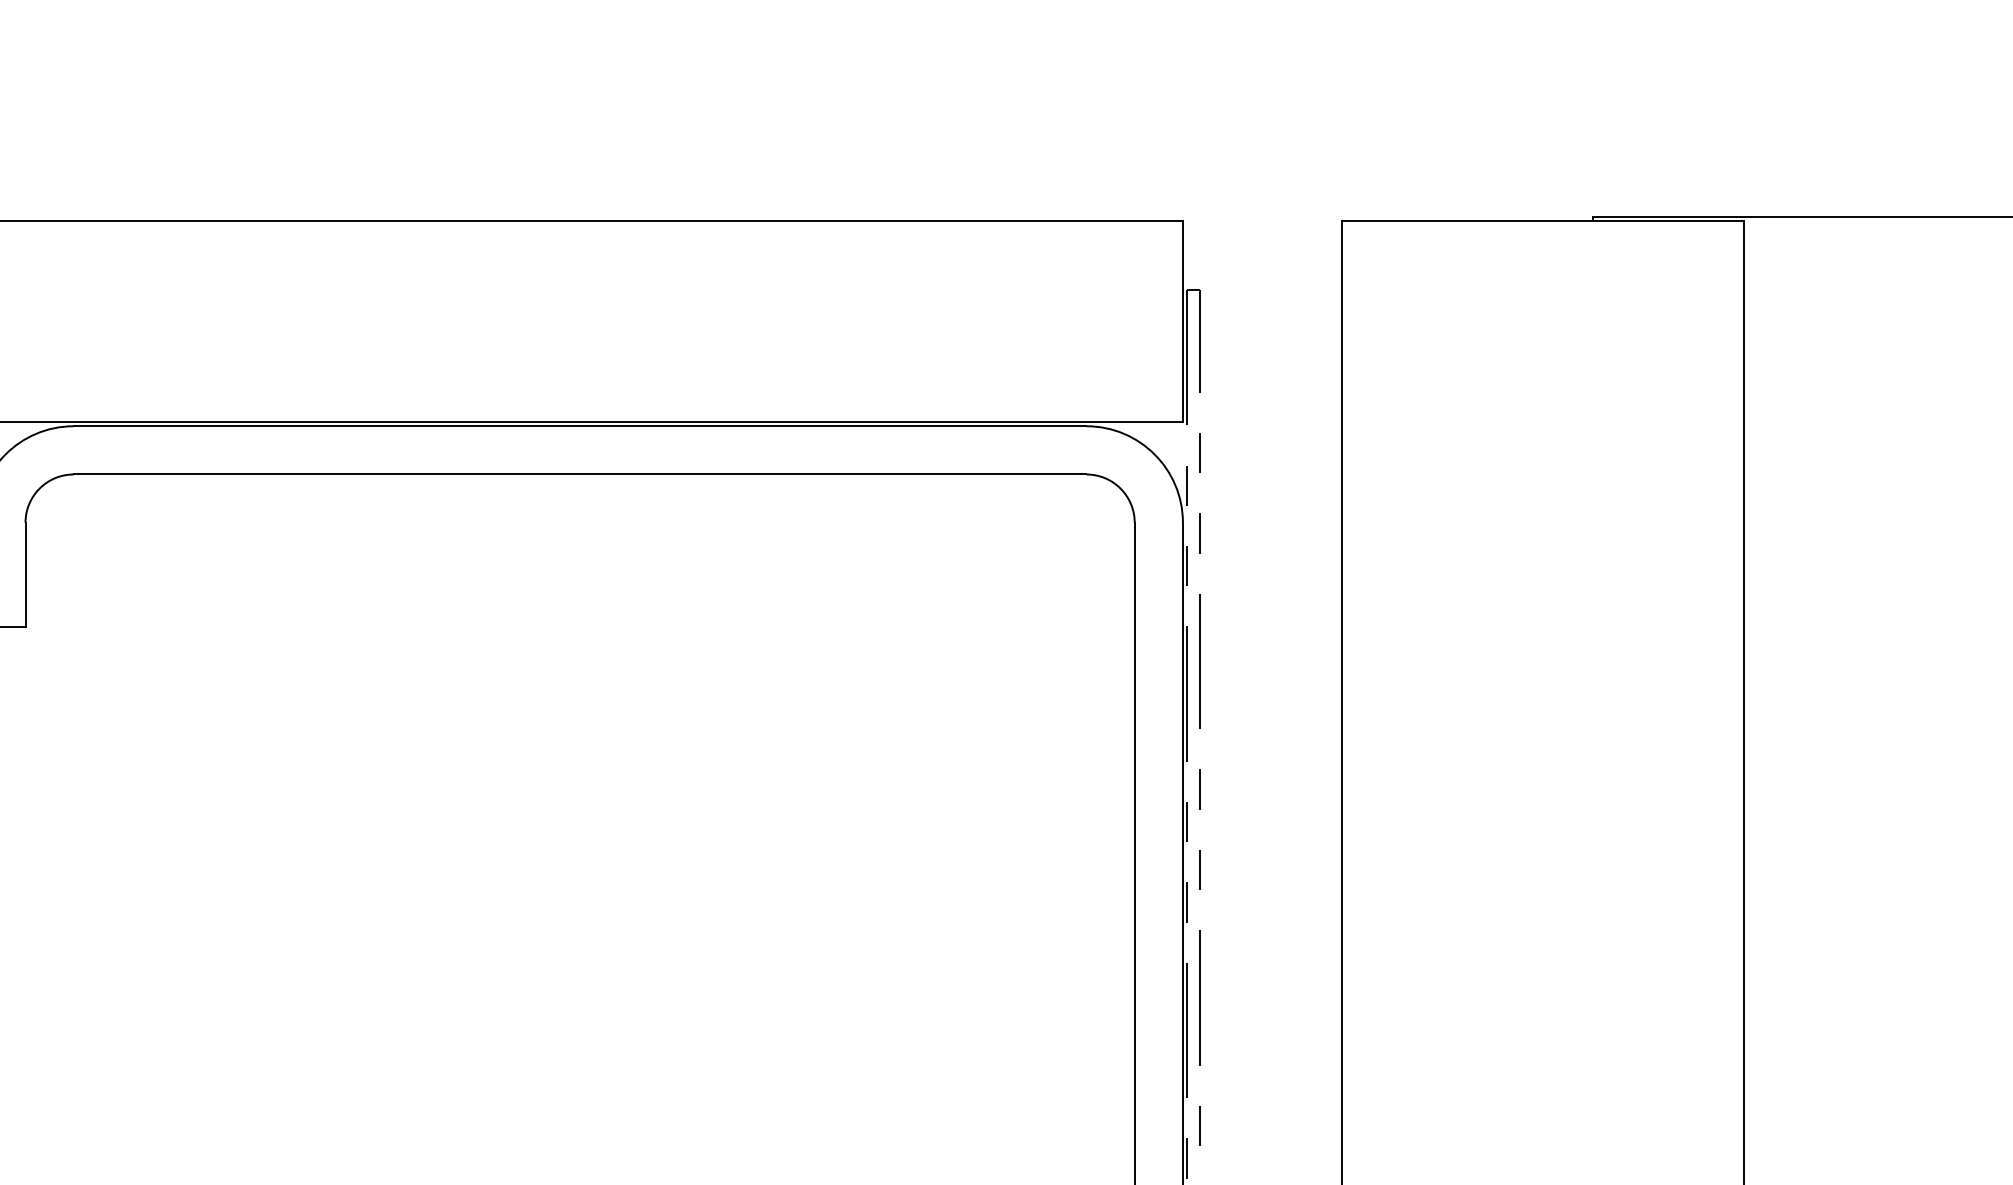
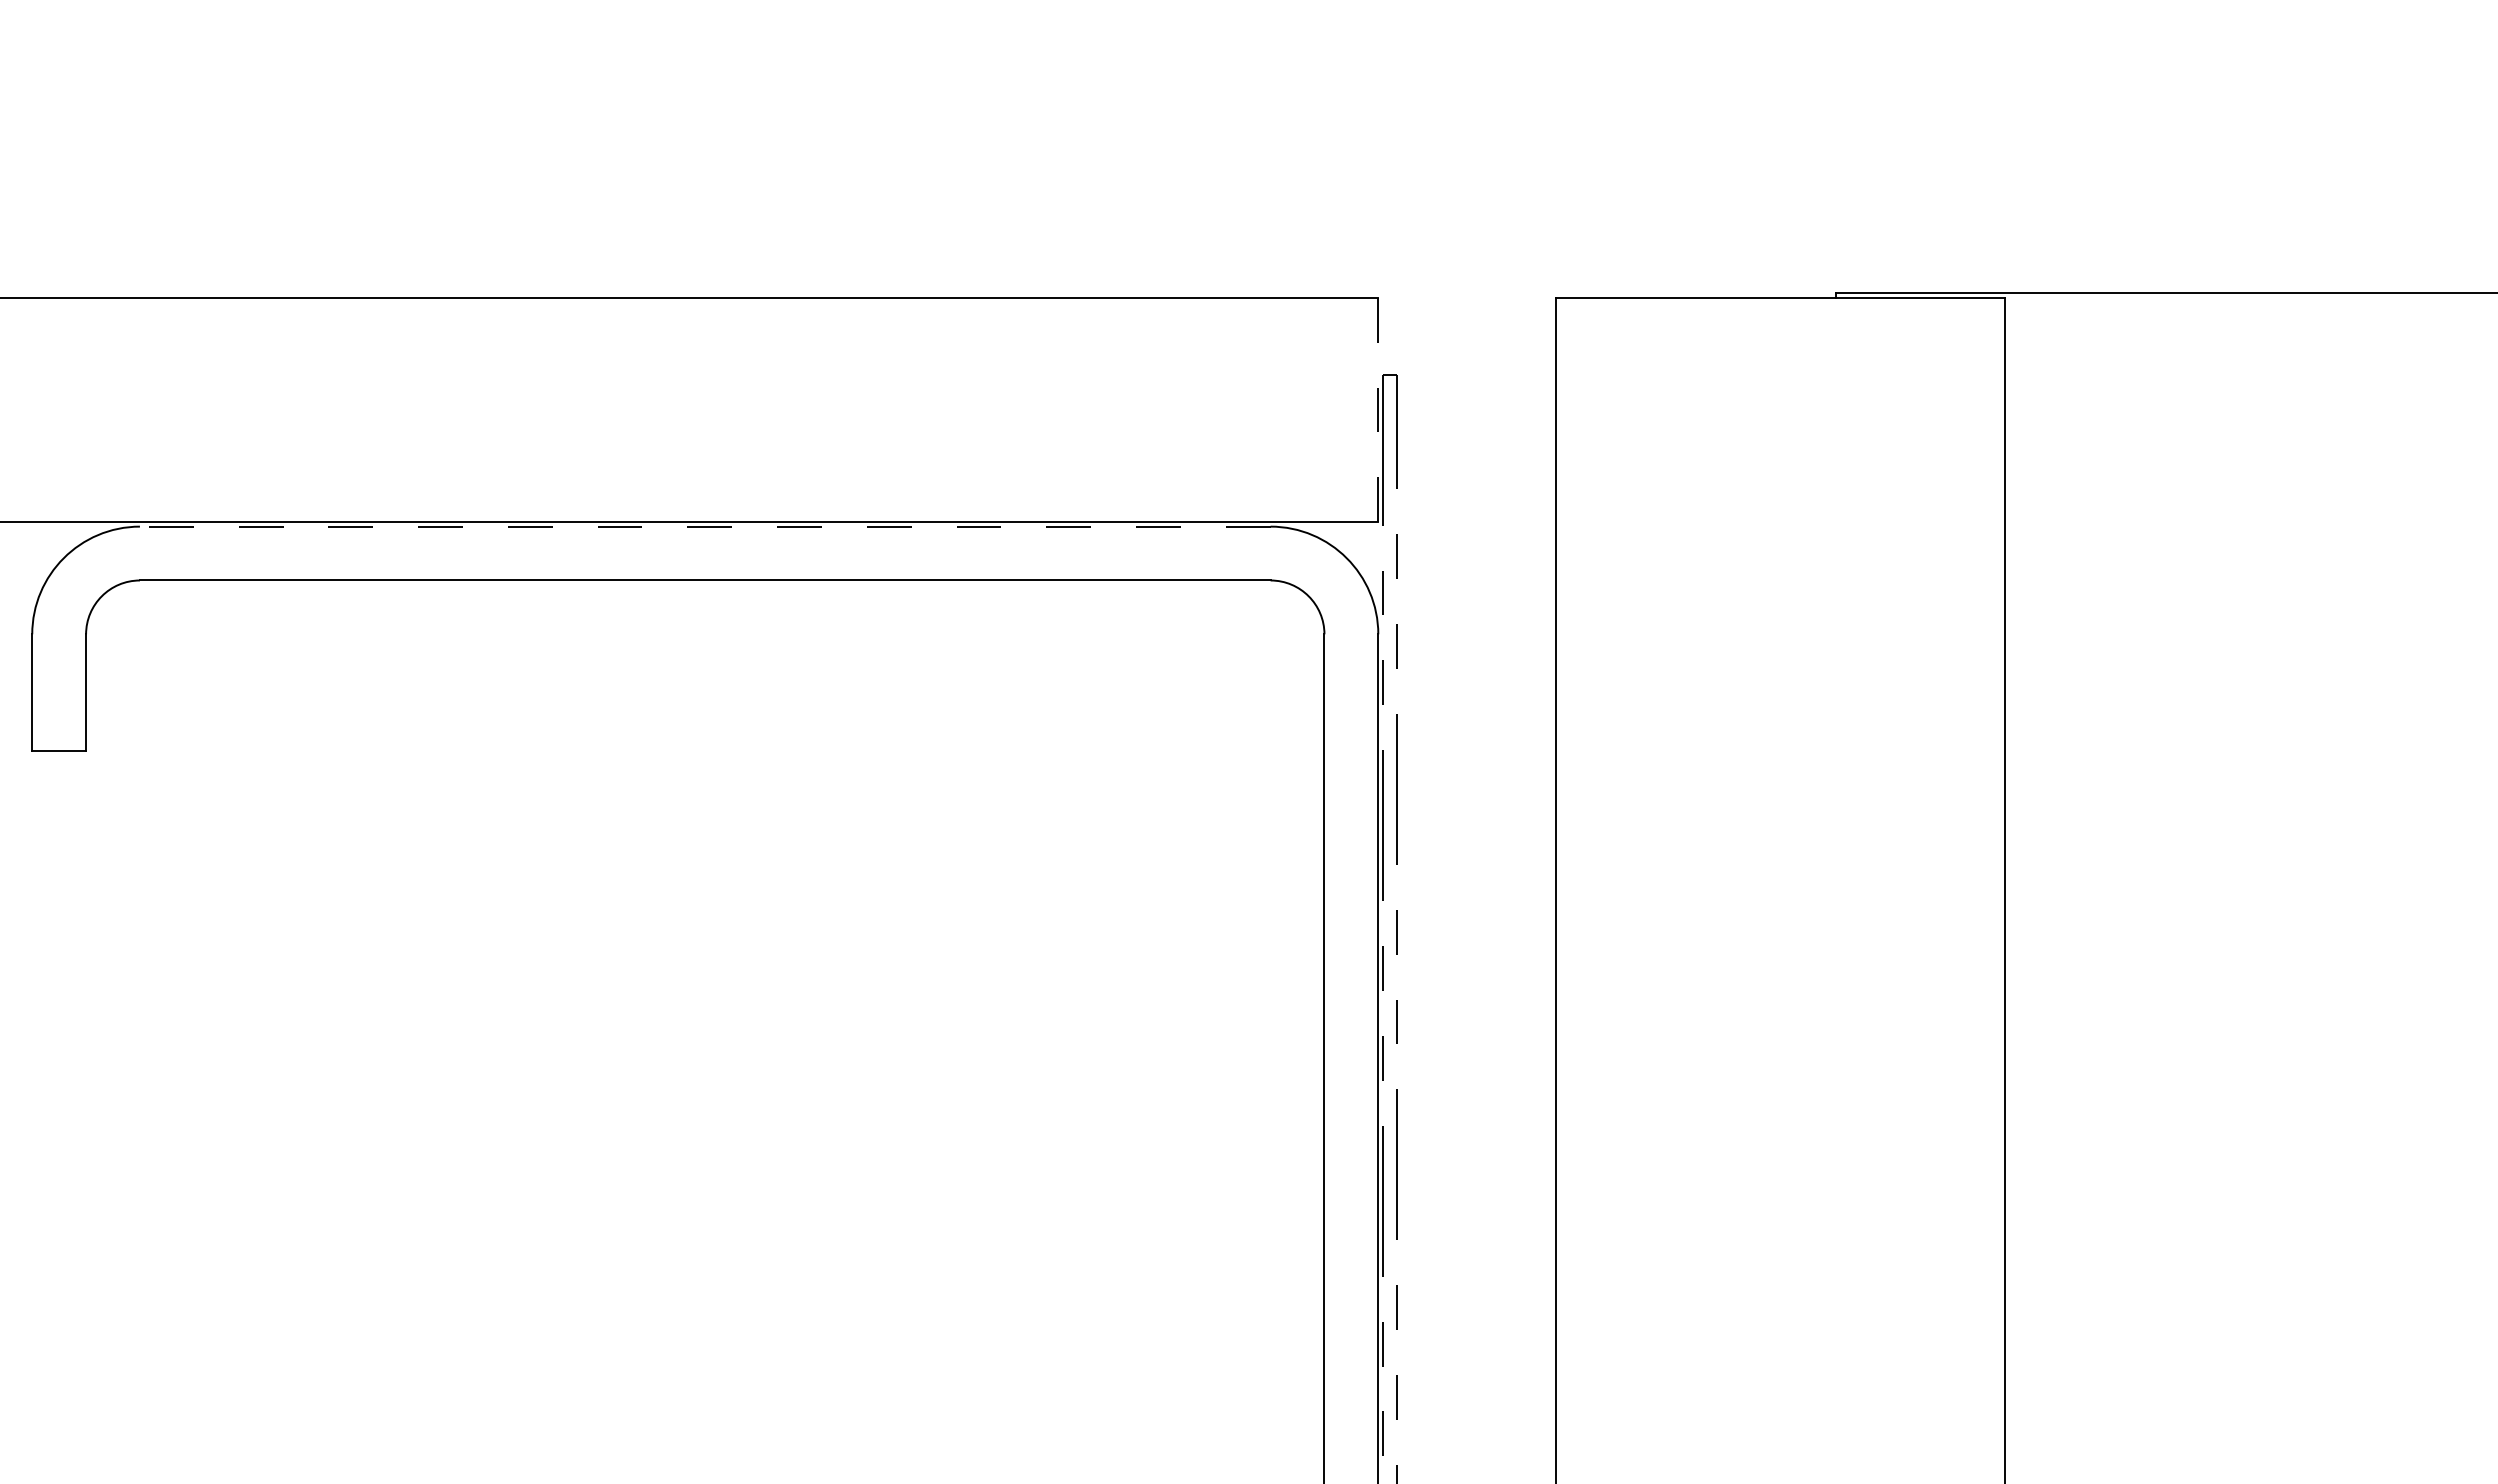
line: (1183, 322) -> (1378, 410), solid -> dashed
line: (579, 426) -> (704, 526), solid -> dashed

